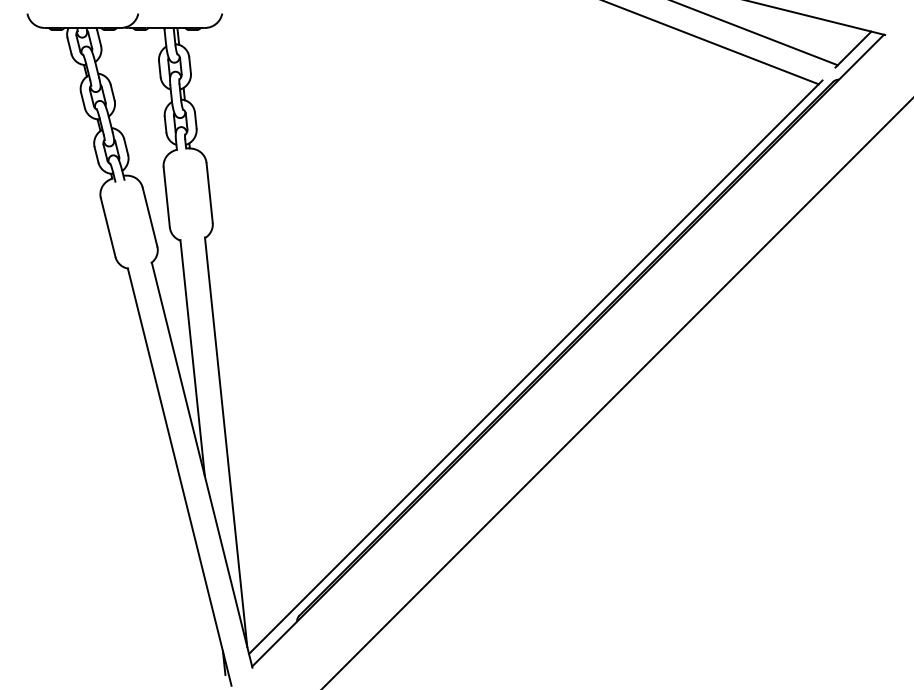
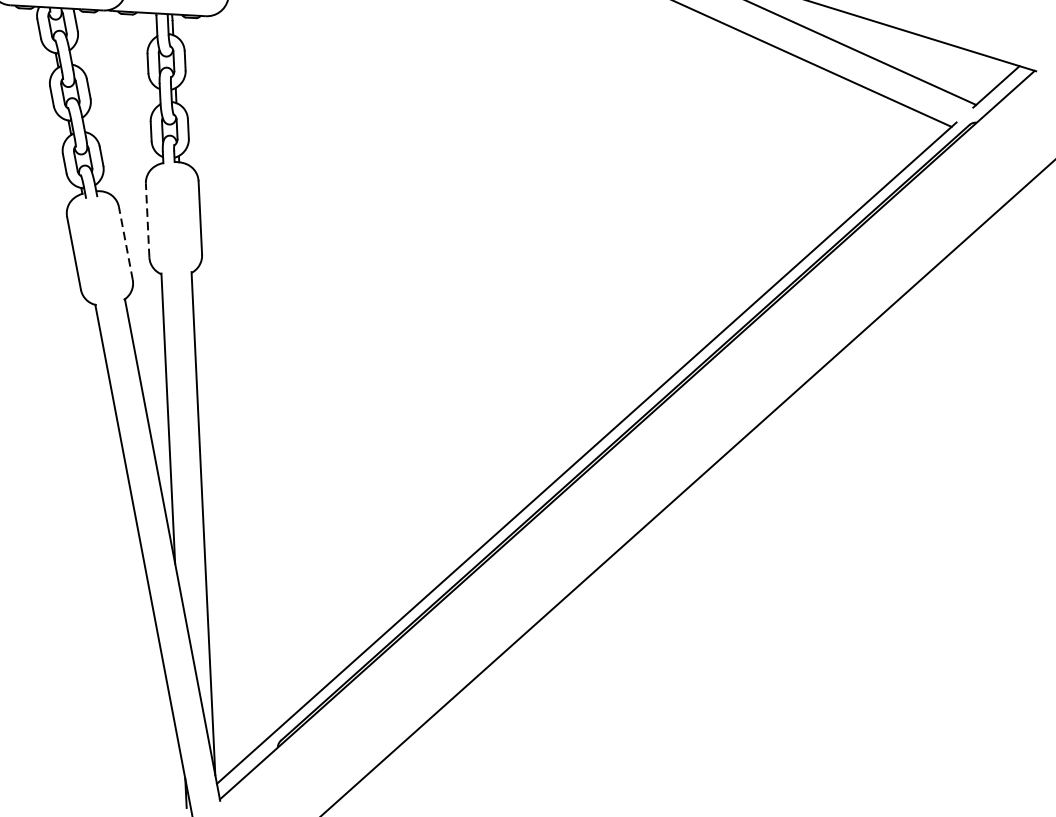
line: (166, 196) -> (147, 219), solid -> dashed
line: (149, 216) -> (125, 242), solid -> dashed

